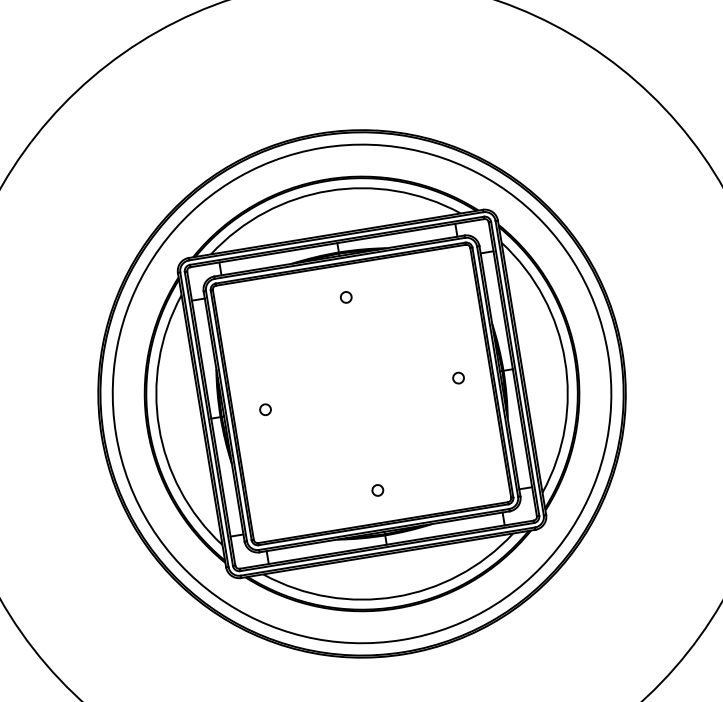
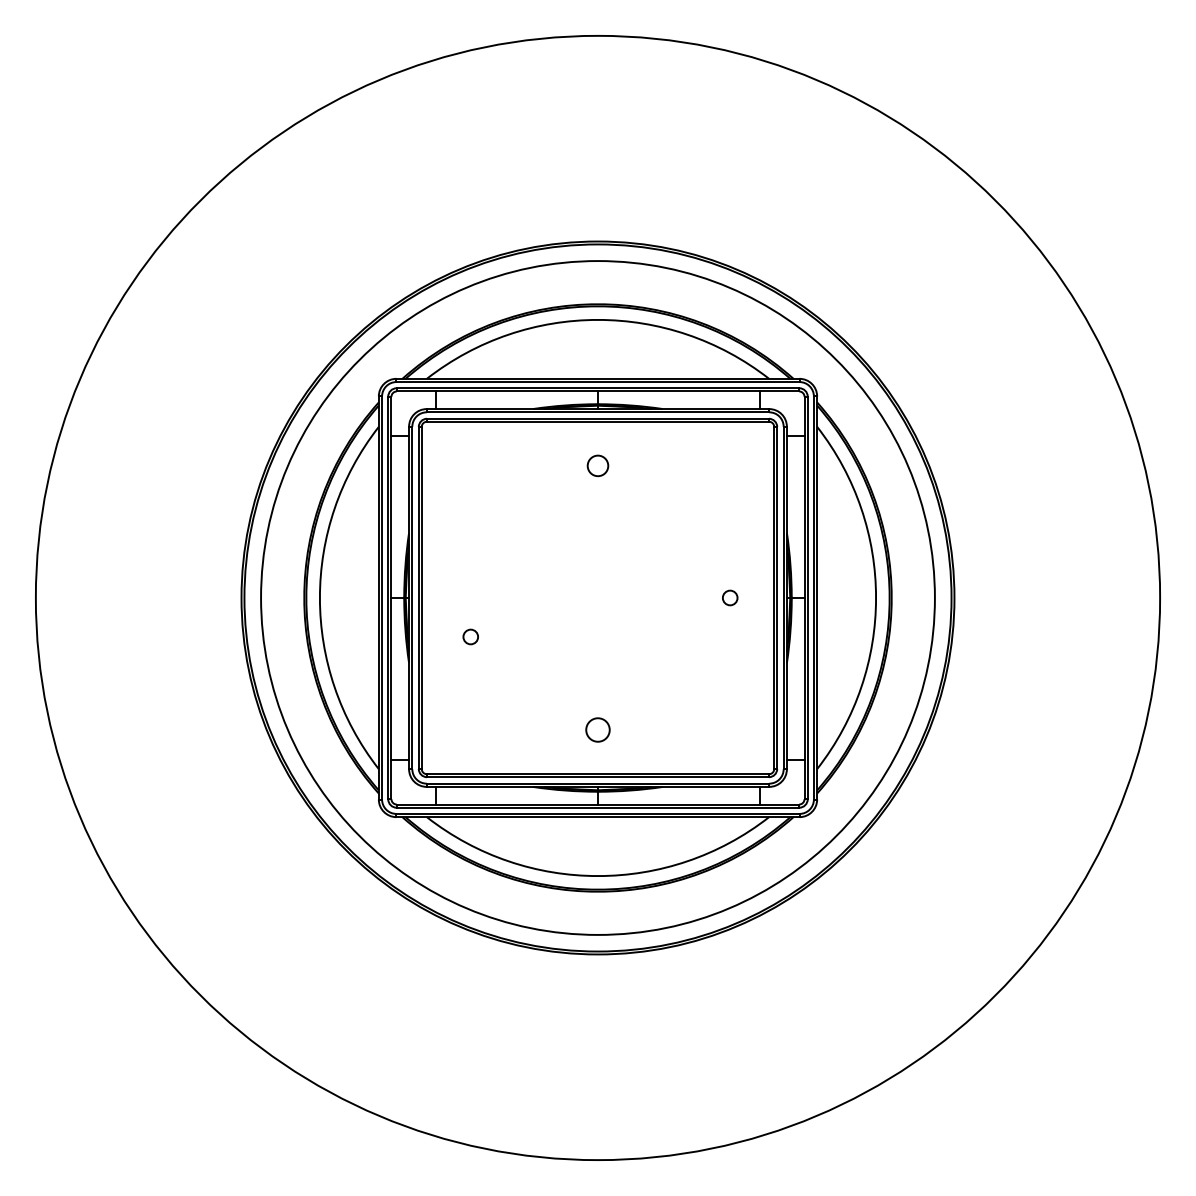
circle: (345, 297) -> (597, 465), size x1.4
circle: (265, 409) -> (470, 636), moved
circle: (377, 490) -> (597, 730), size x1.6

